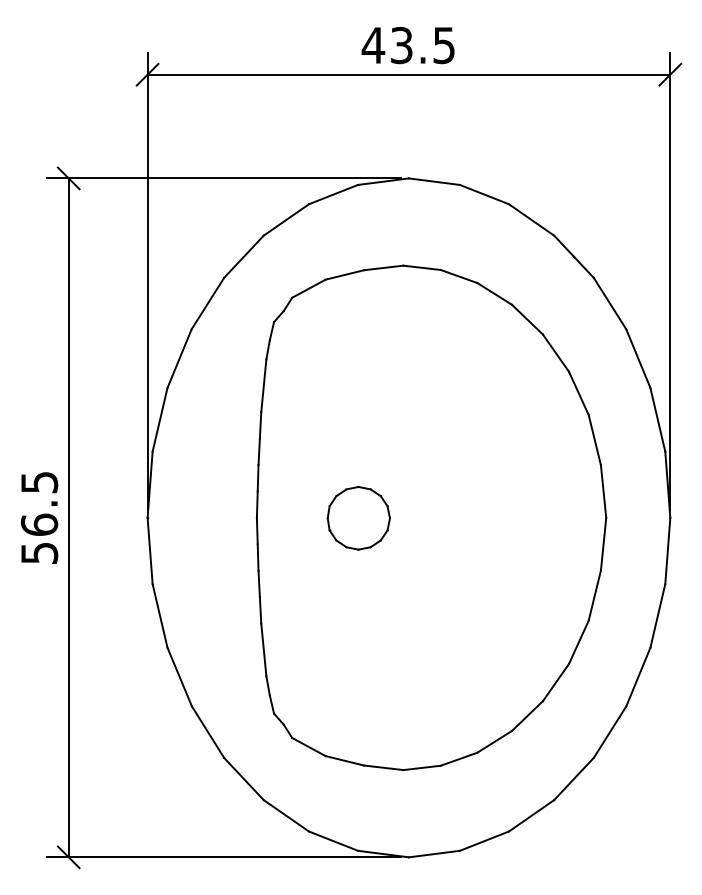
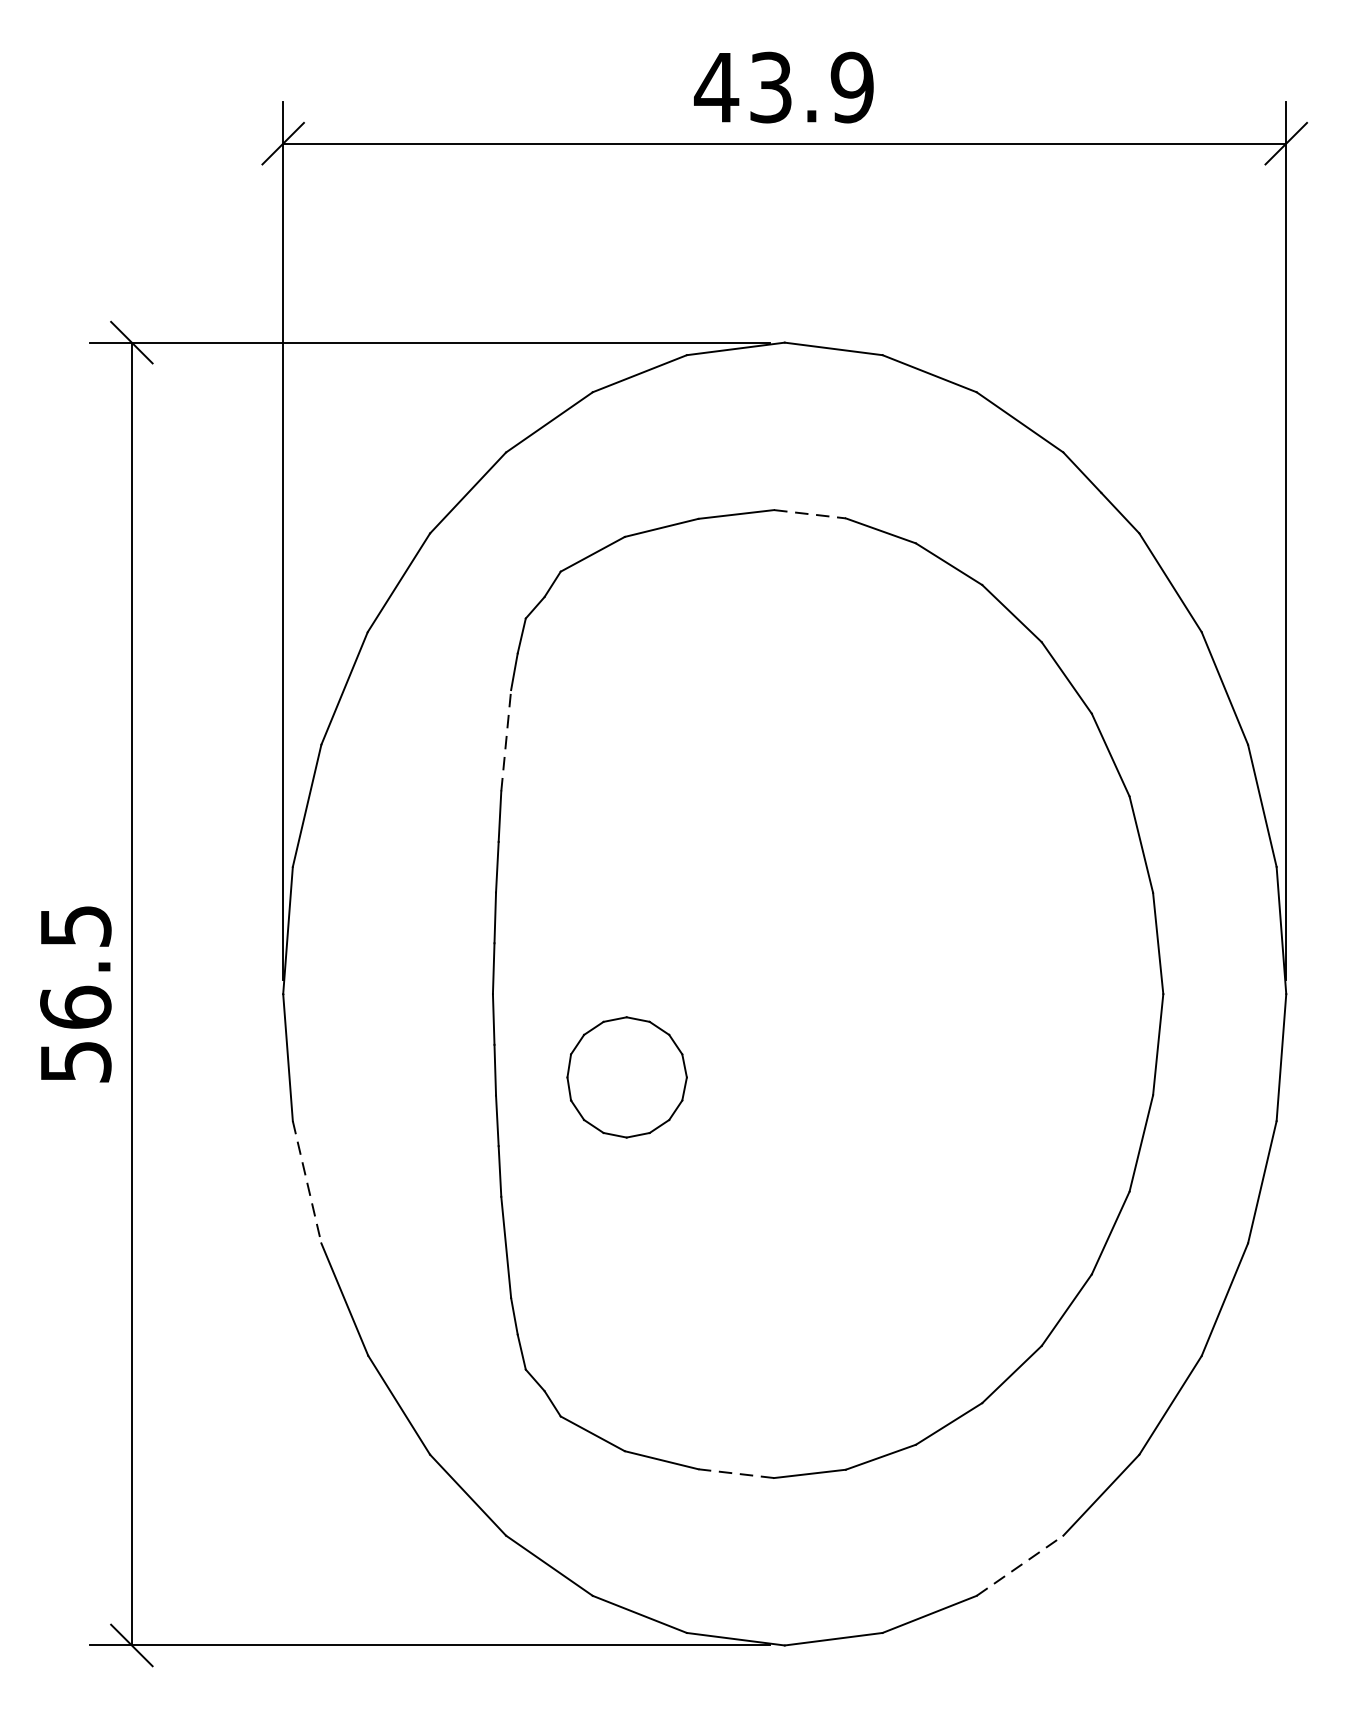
text: (444, 44) -> (852, 85), 43.5 -> 43.9
line: (422, 267) -> (810, 513), solid -> dashed
line: (263, 385) -> (505, 740), solid -> dashed
part: (358, 518) -> (626, 1077), moved
line: (160, 615) -> (307, 1181), solid -> dashed
line: (383, 767) -> (735, 1473), solid -> dashed
line: (531, 815) -> (1019, 1565), solid -> dashed

